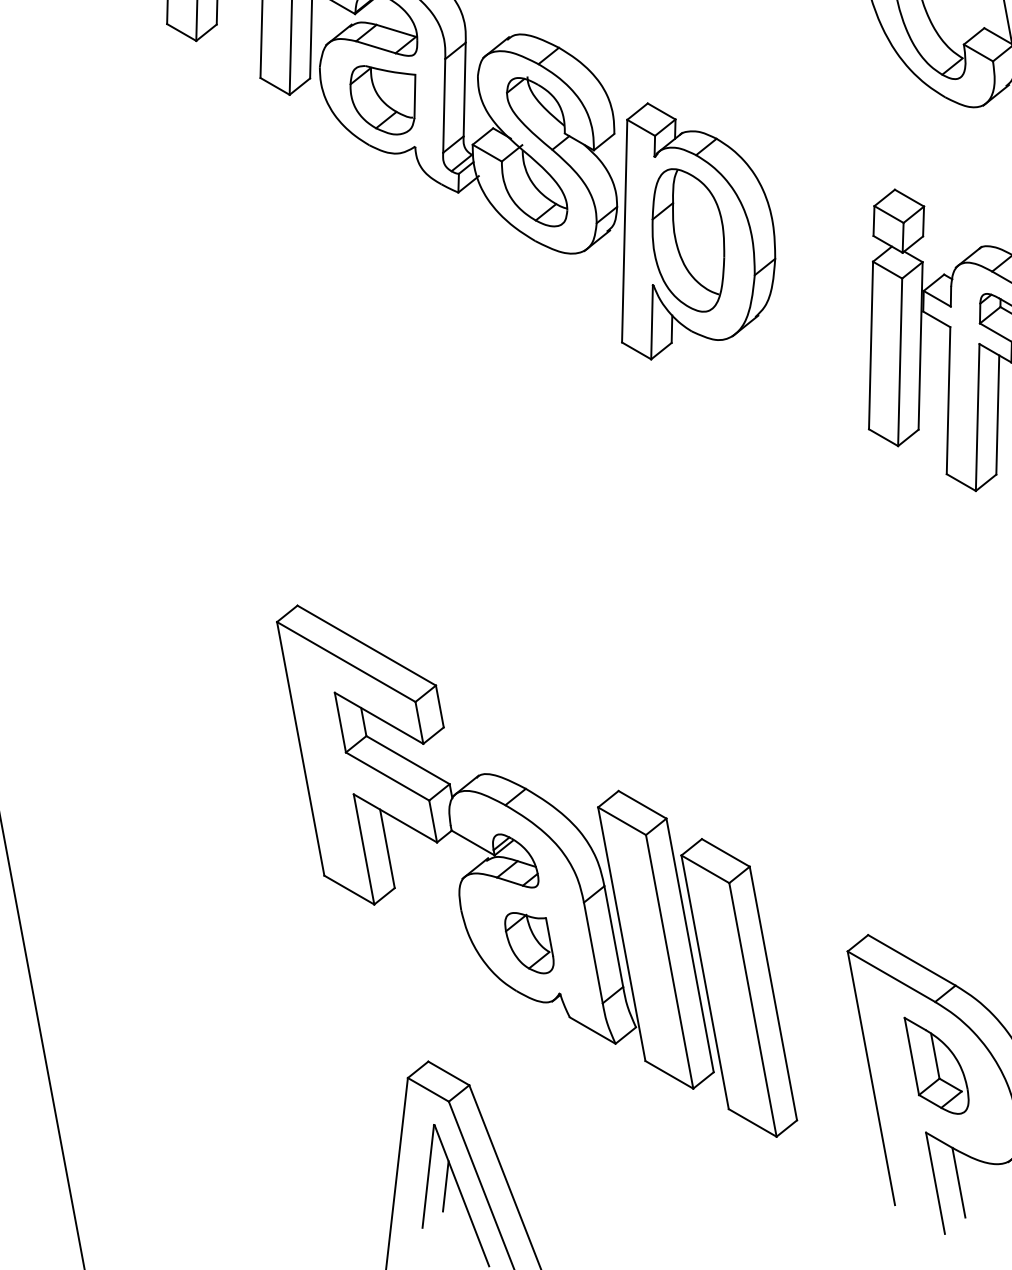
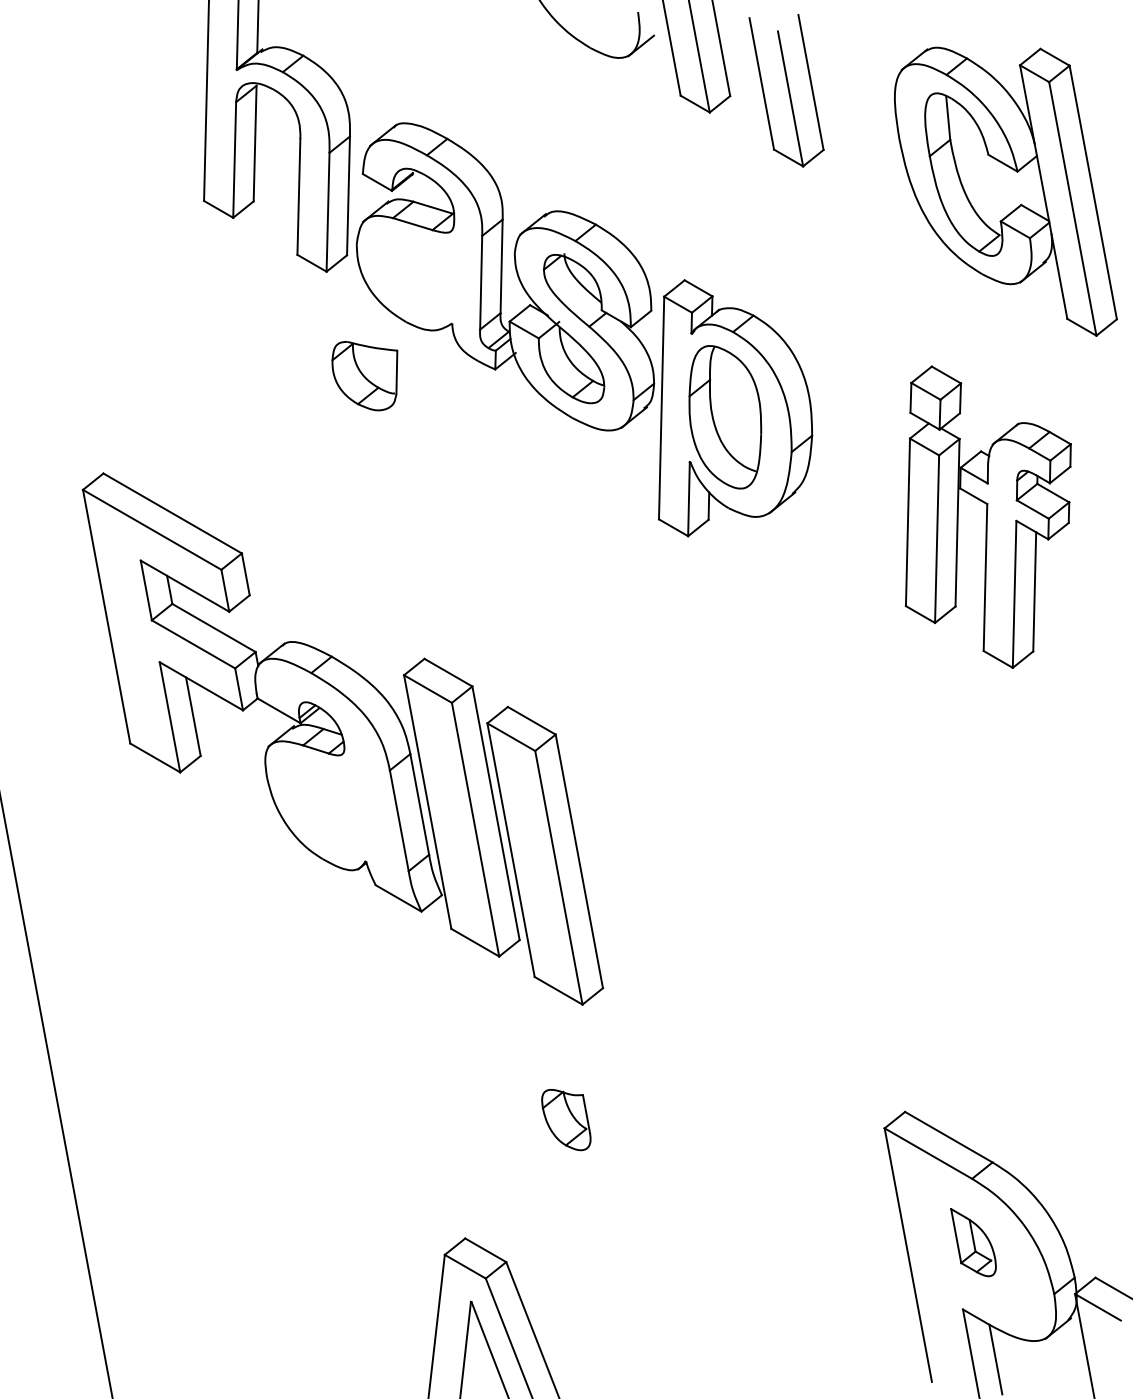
part: (382, 100) -> (364, 376), moved
part: (536, 870) -> (342, 738), moved
part: (936, 1065) -> (973, 1242), size x0.7
line: (445, 1186) -> (482, 1363), removed

